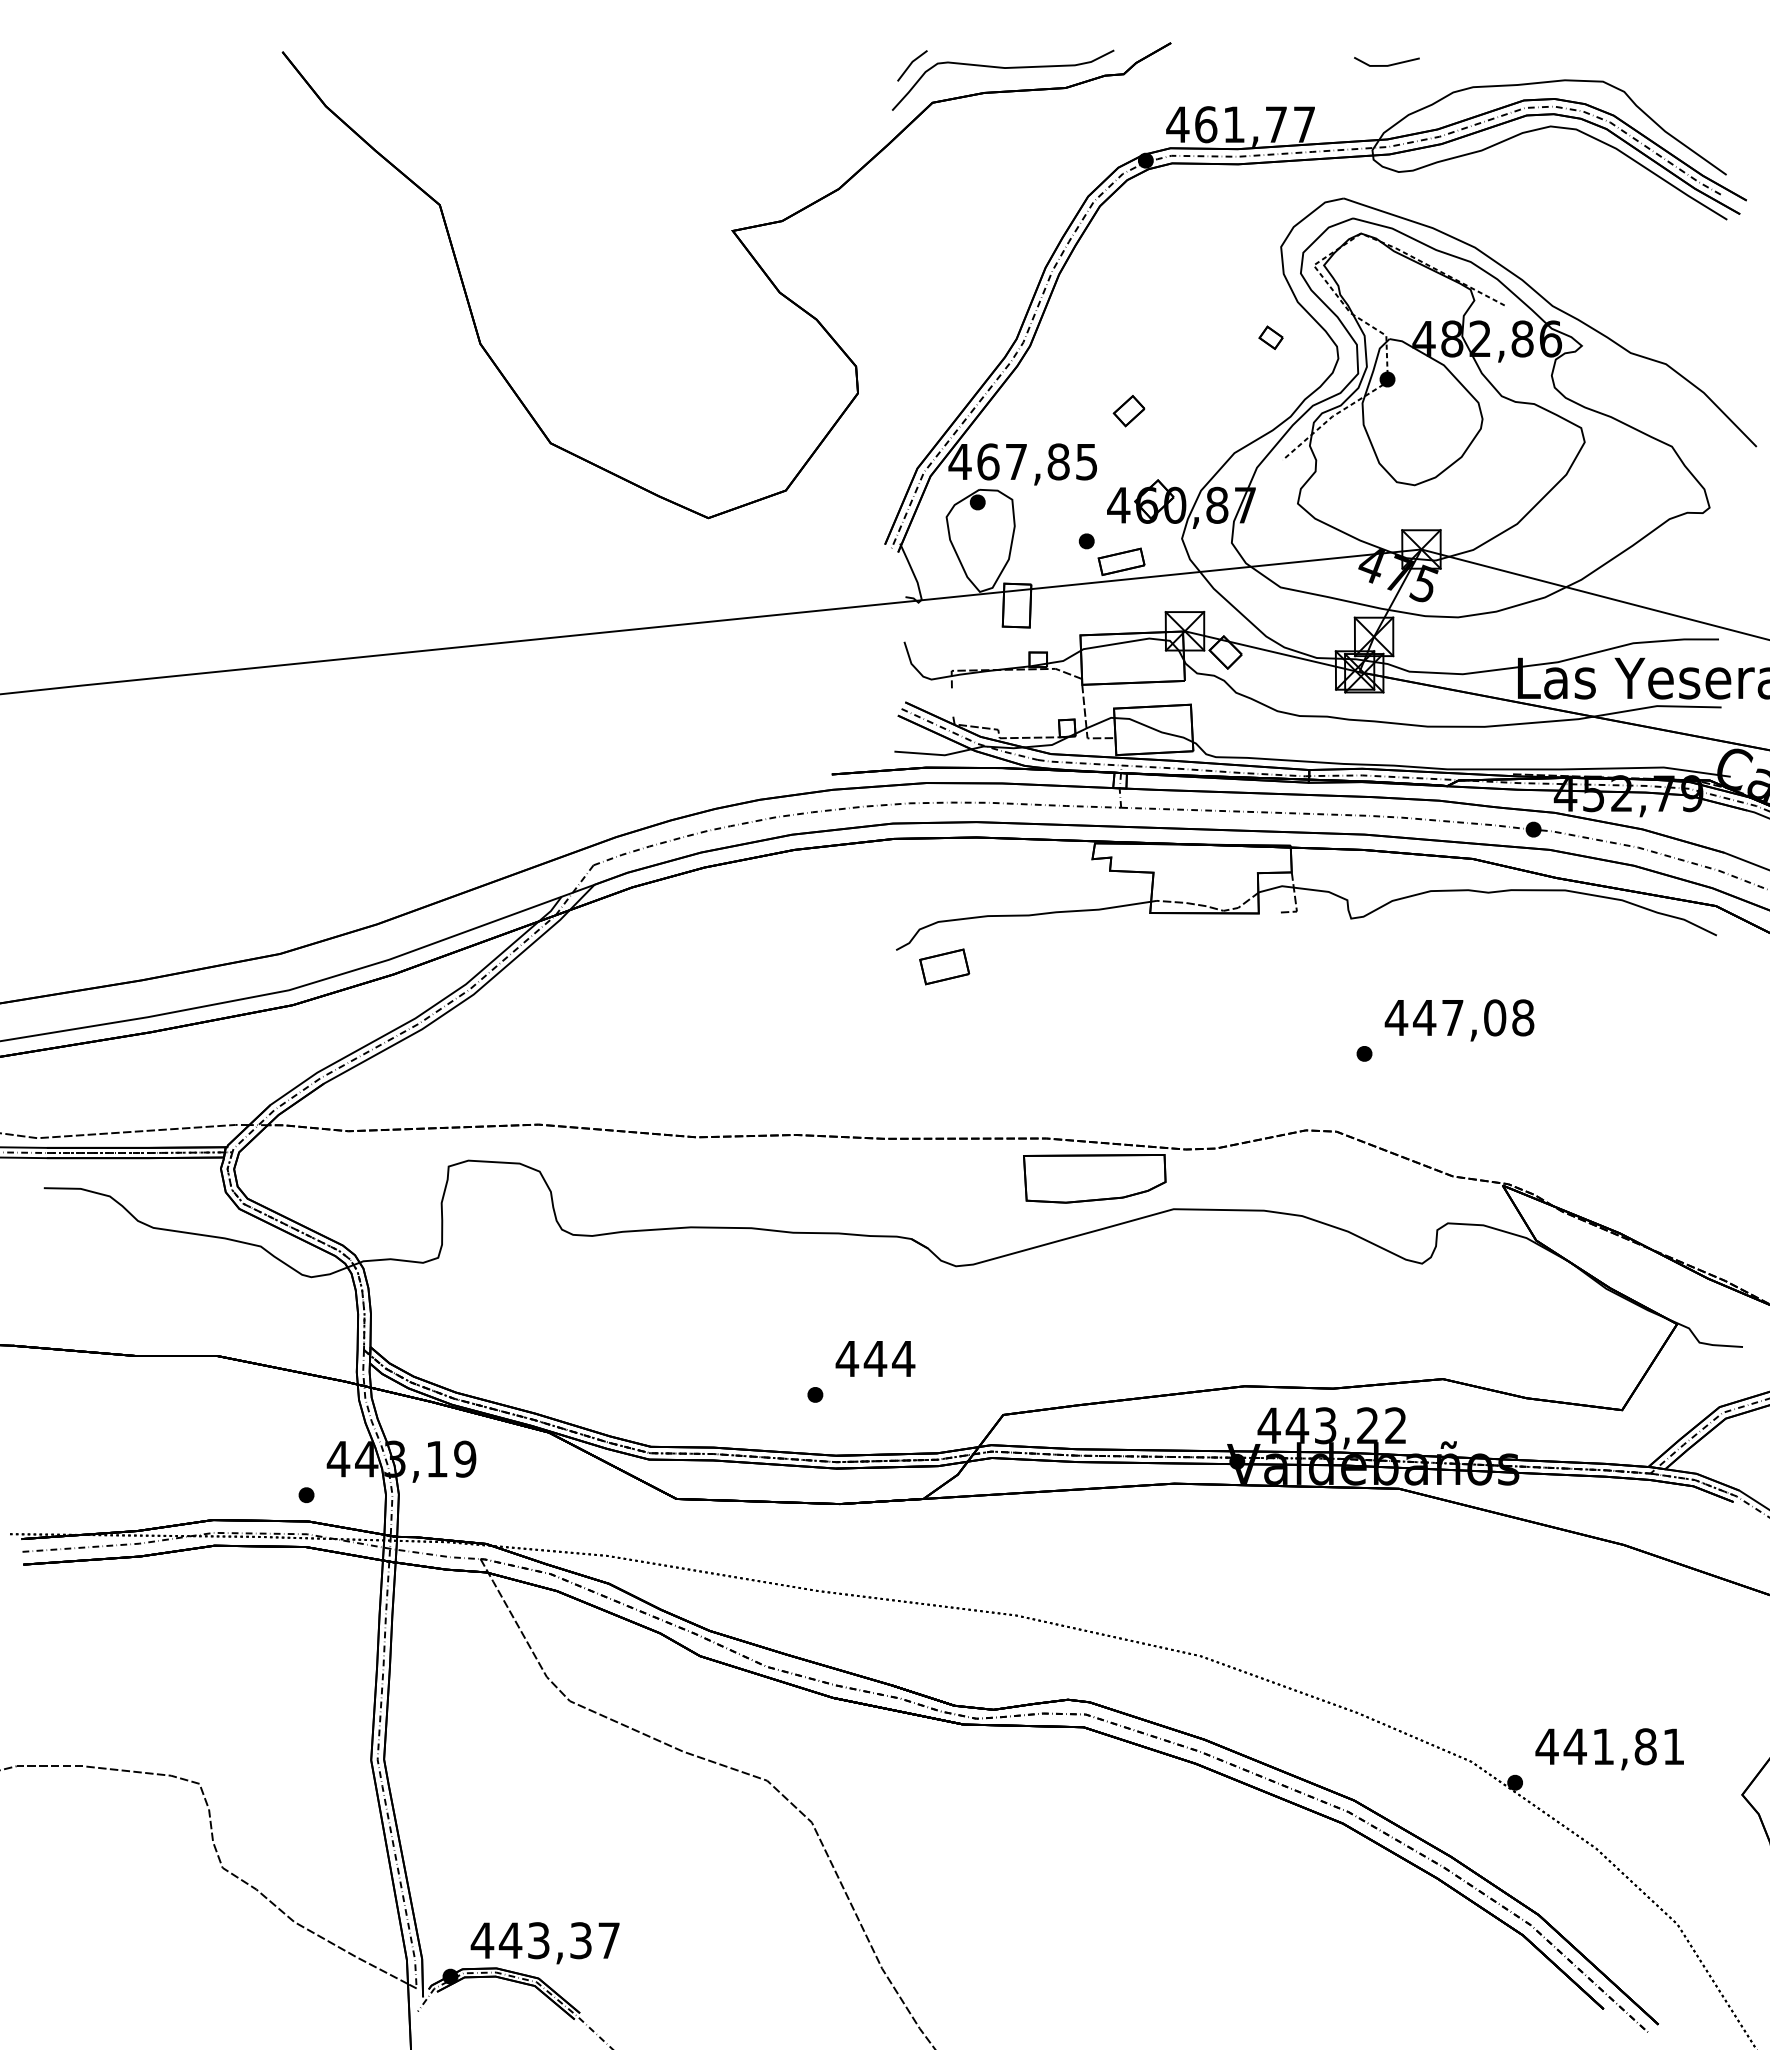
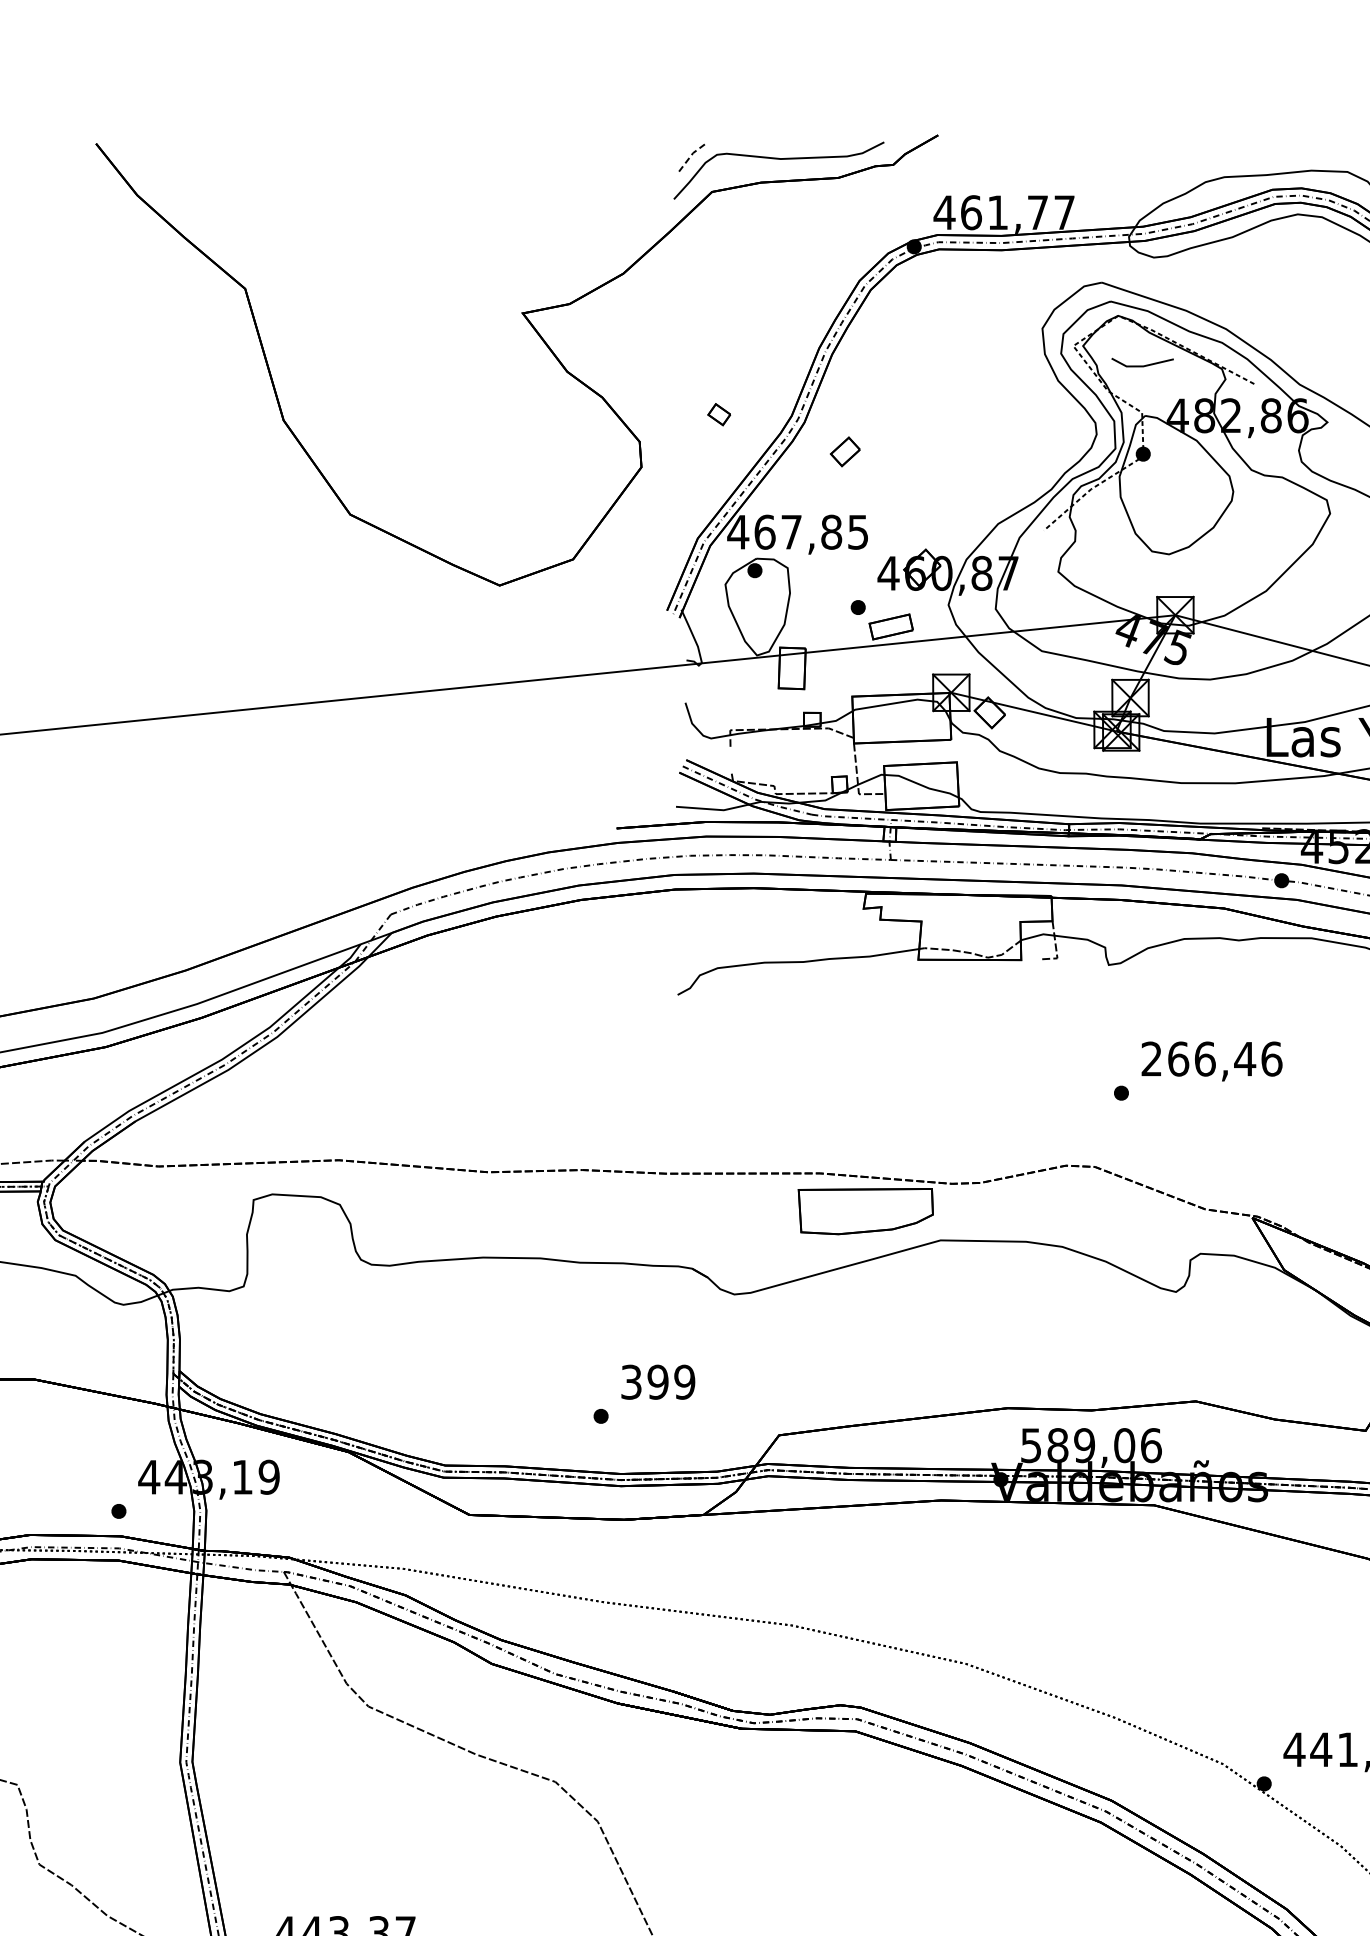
line: (911, 63) -> (692, 154), solid -> dashed
line: (1388, 64) -> (1144, 365), moved
part: (1270, 337) -> (718, 414), moved
part: (1128, 411) -> (844, 452), moved
part: (944, 966) -> (723, 1010), removed
text: (1459, 1017) -> (1211, 1058), 447,08 -> 266,46
text: (875, 1358) -> (658, 1381), 444 -> 399
text: (1332, 1425) -> (1091, 1445), 443,22 -> 589,06

